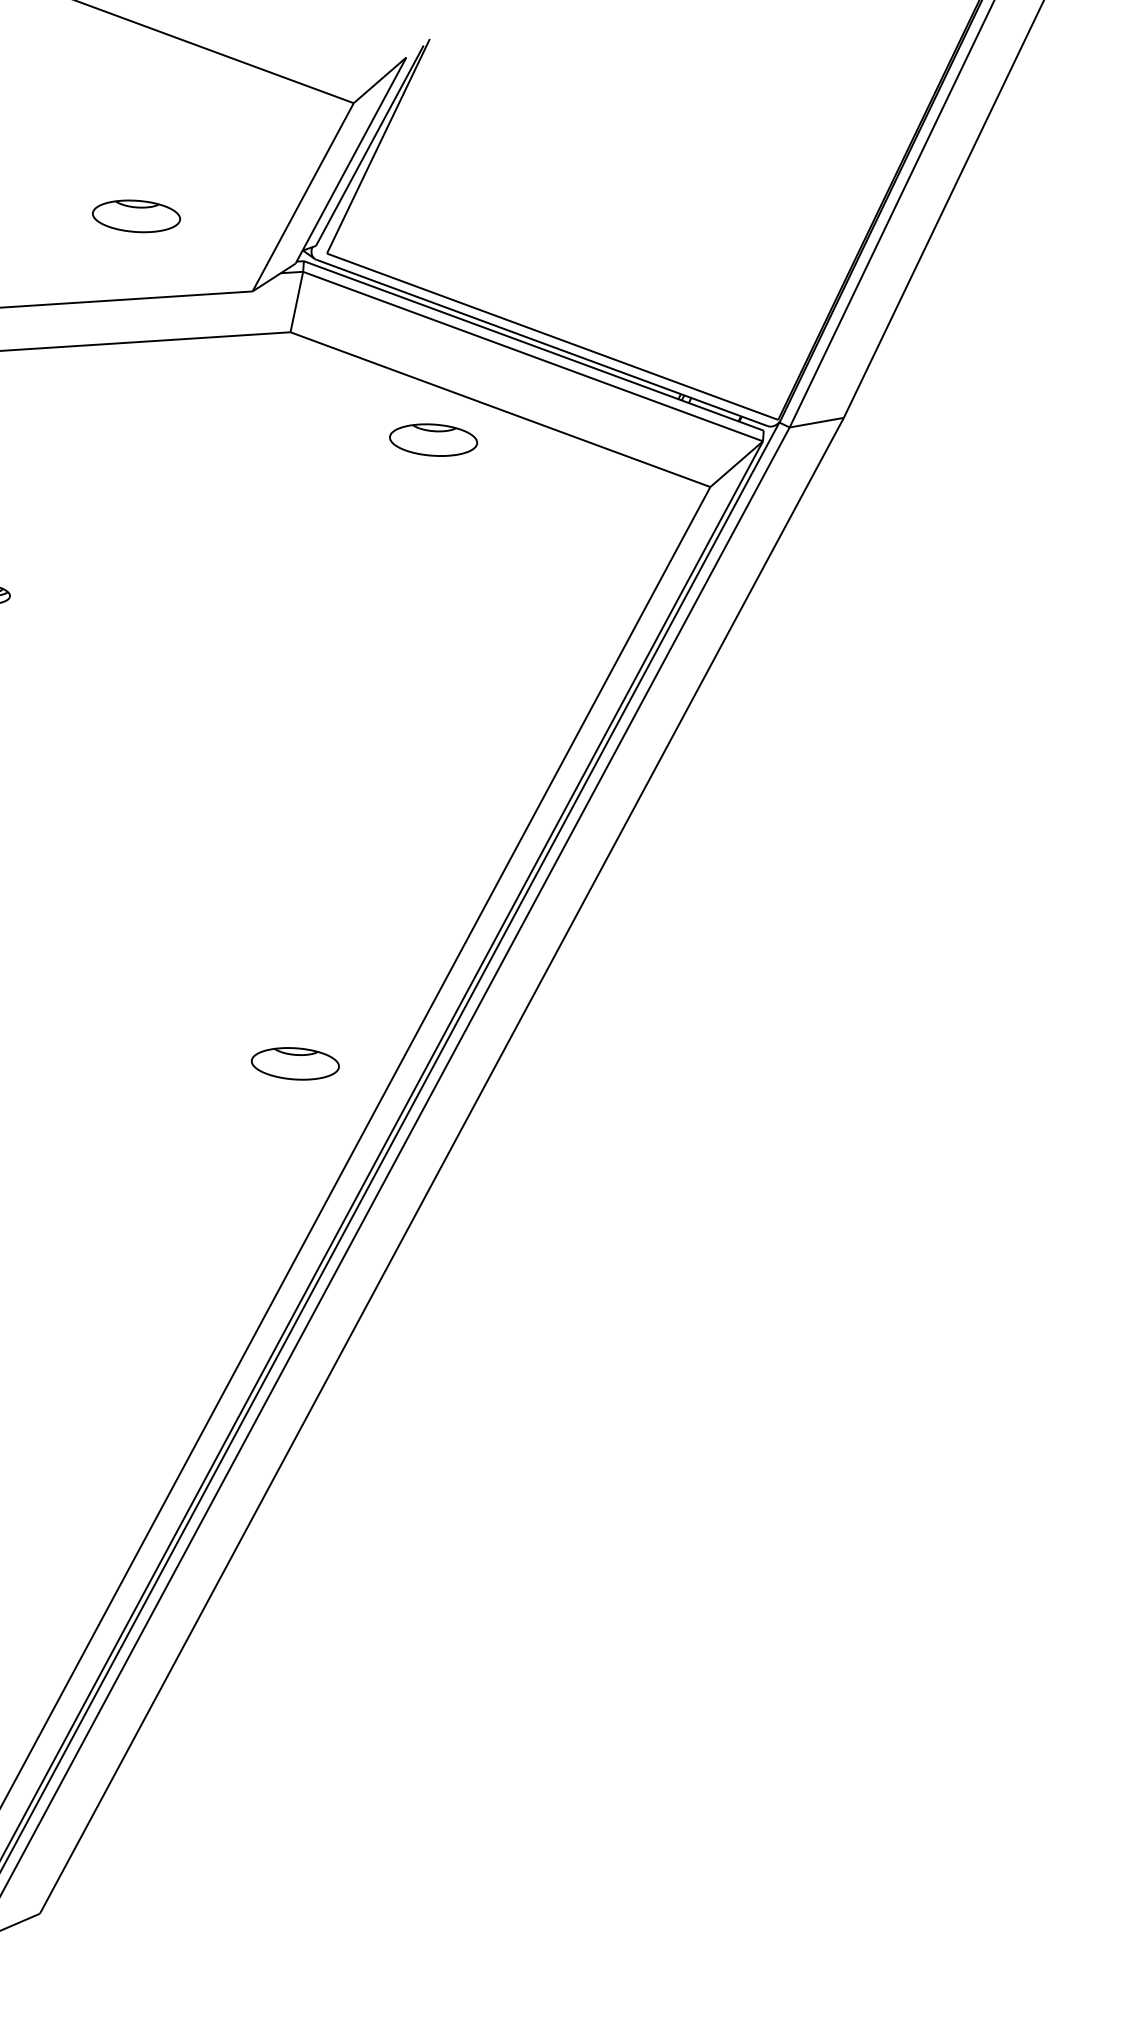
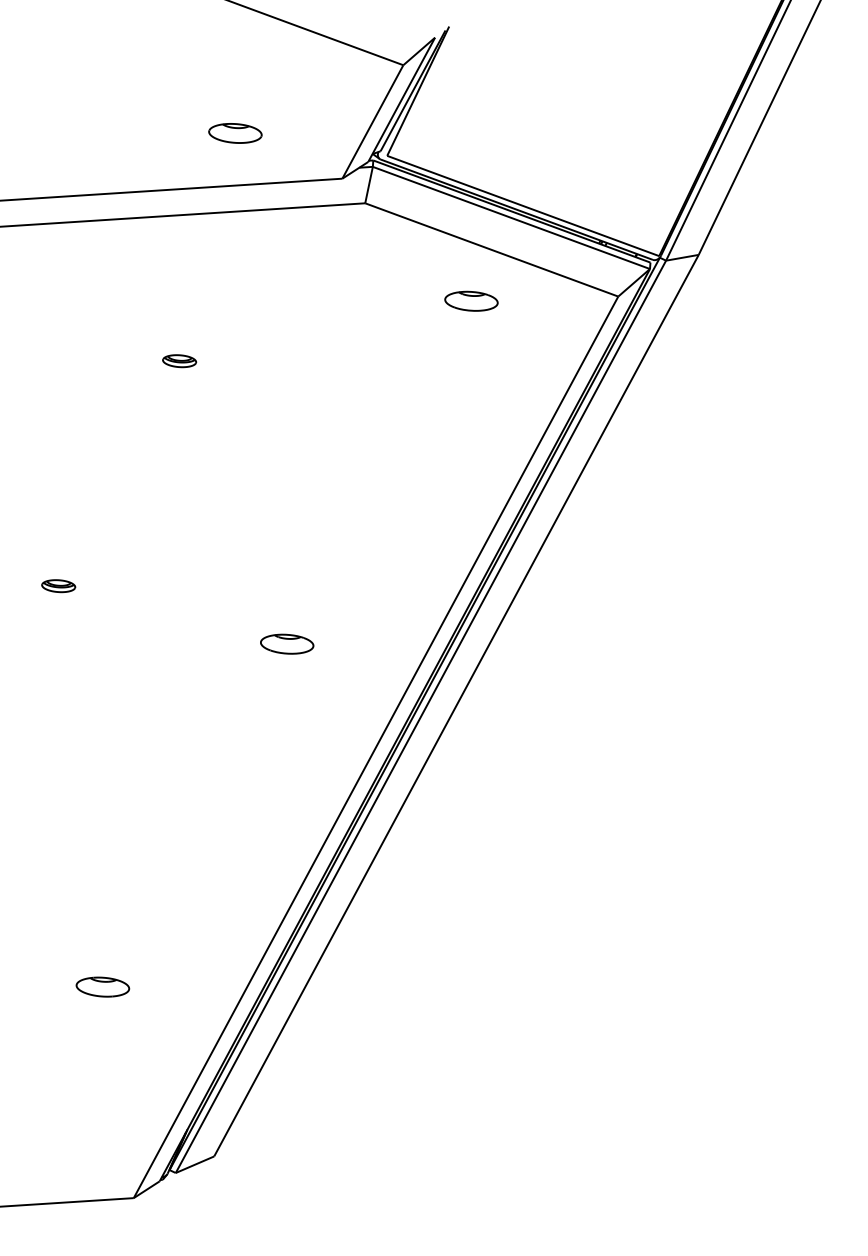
part: (136, 216) -> (235, 133), moved
part: (433, 438) -> (471, 300), moved
part: (295, 1062) -> (287, 643), moved

